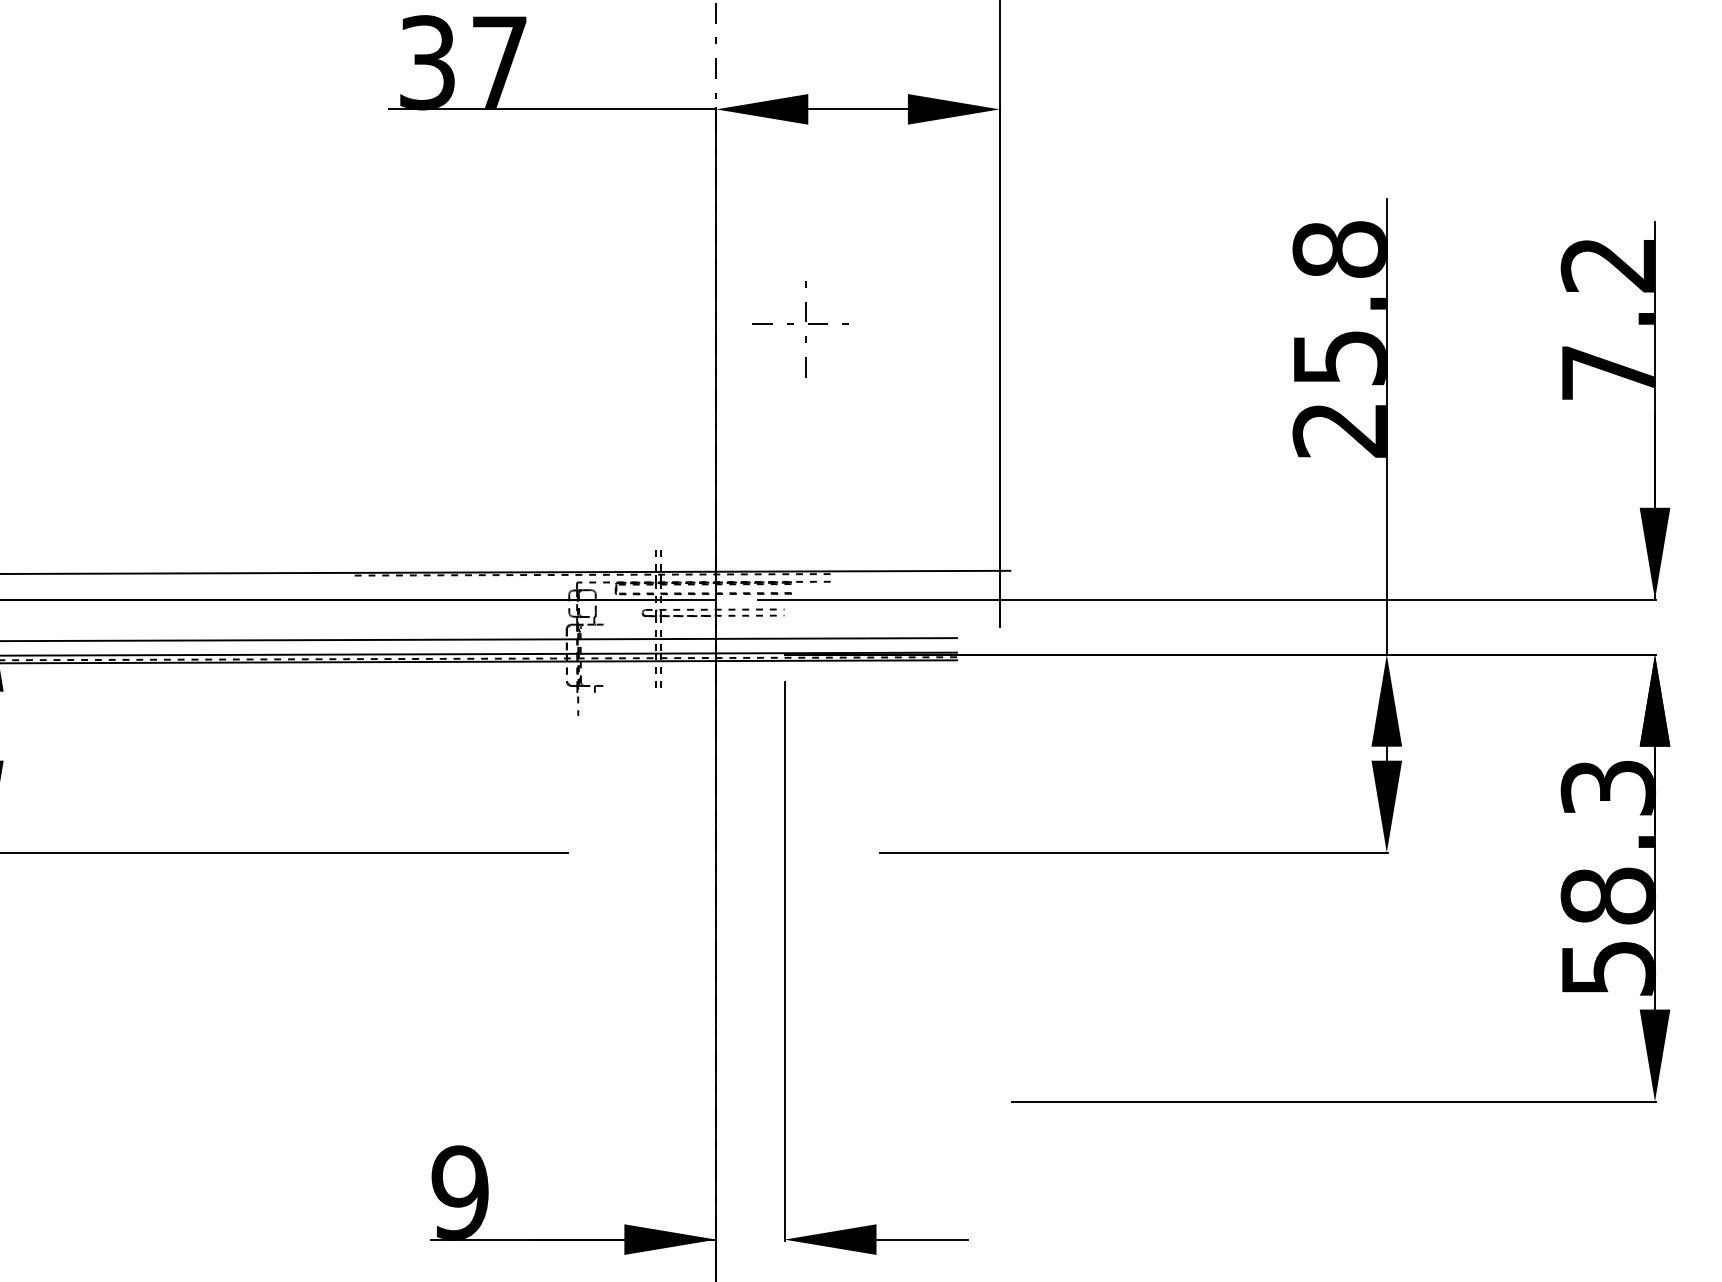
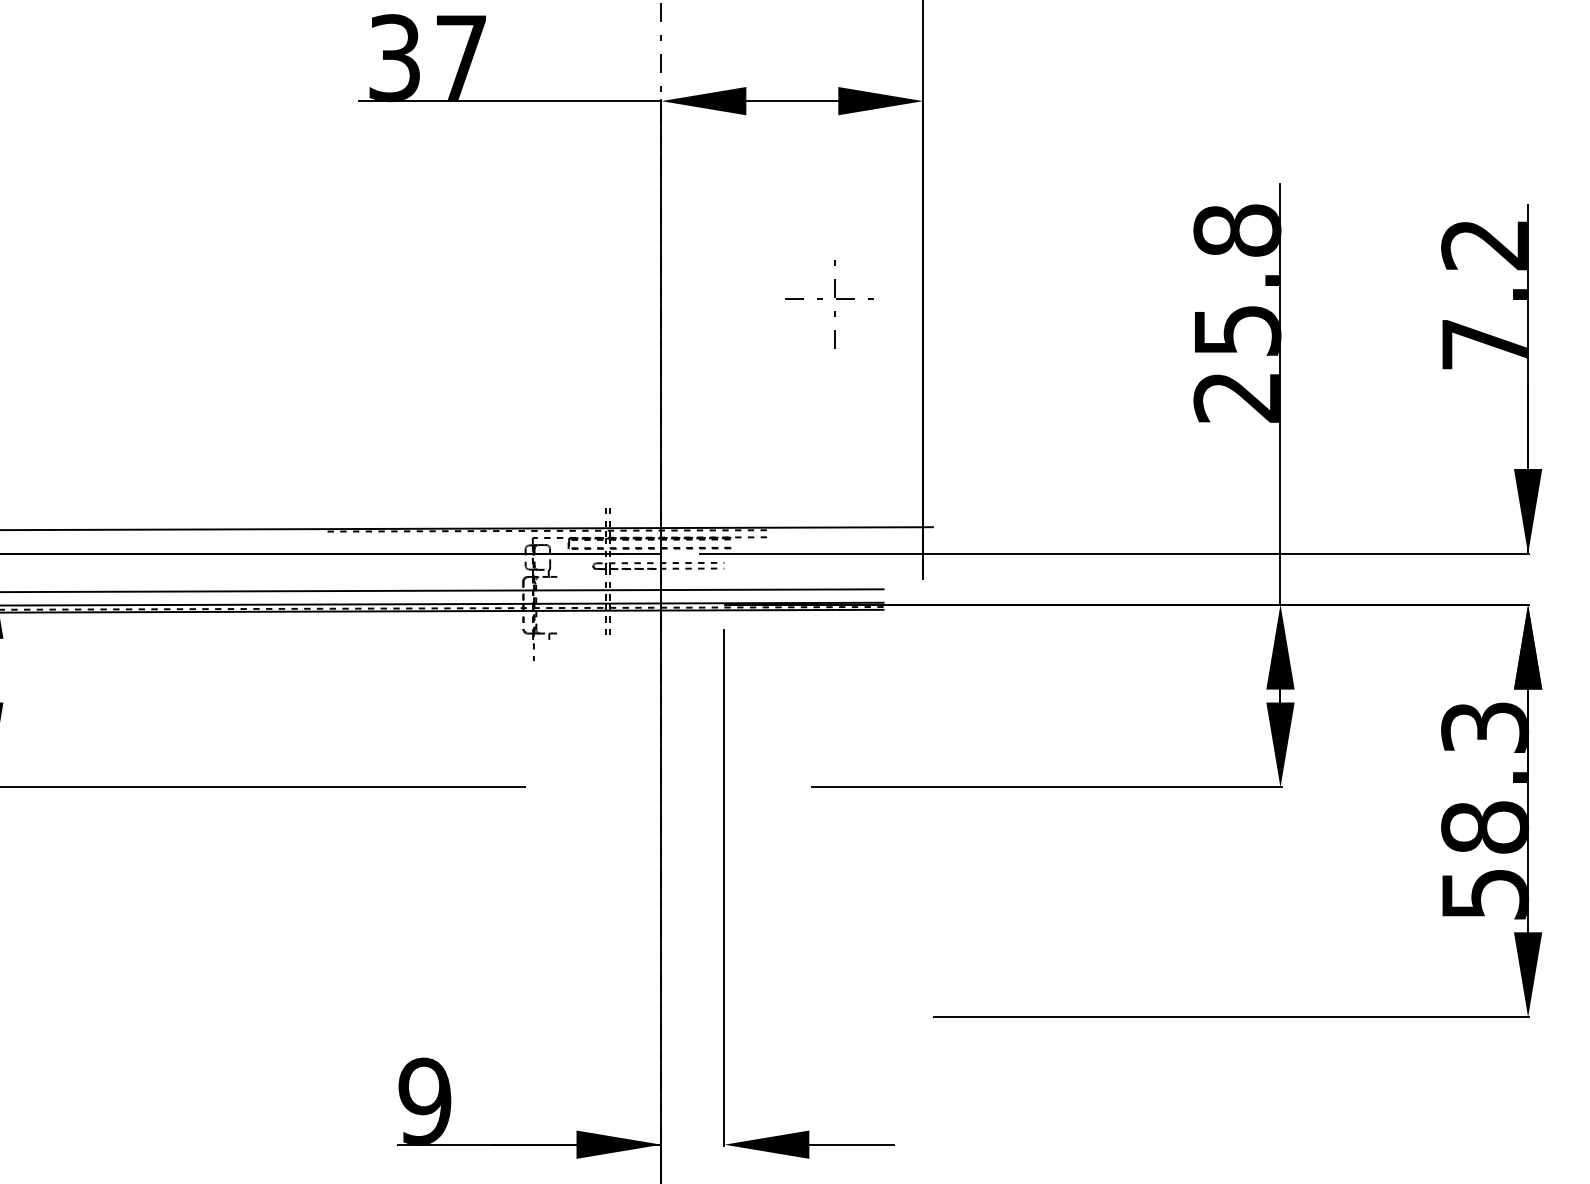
part: (793, 324) -> (823, 299), moved

